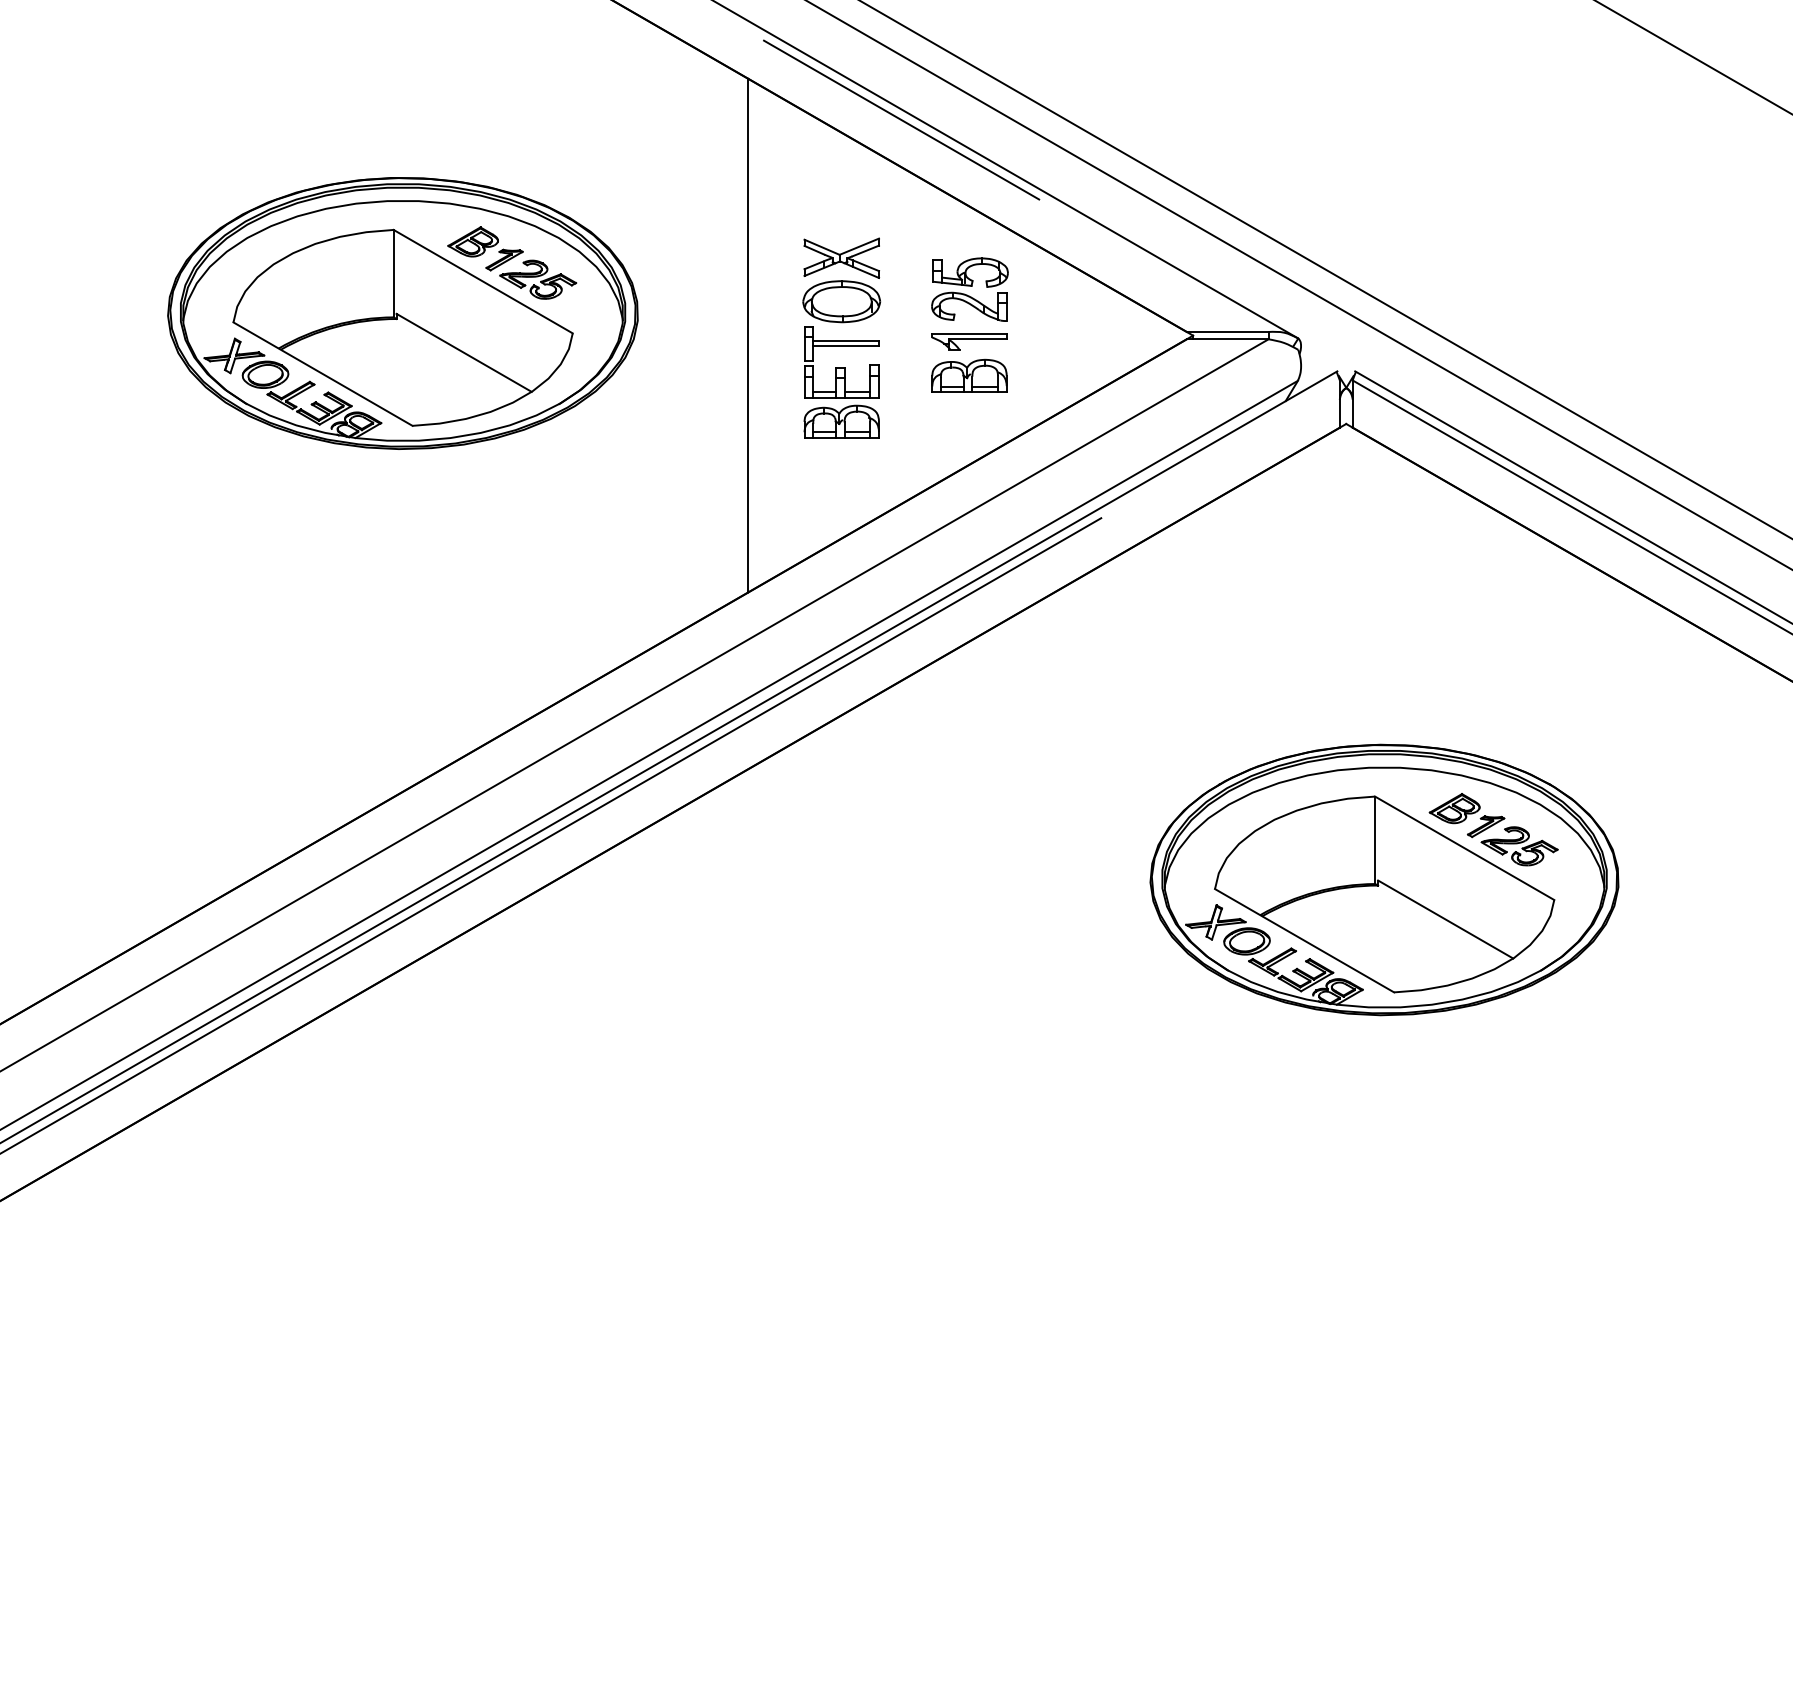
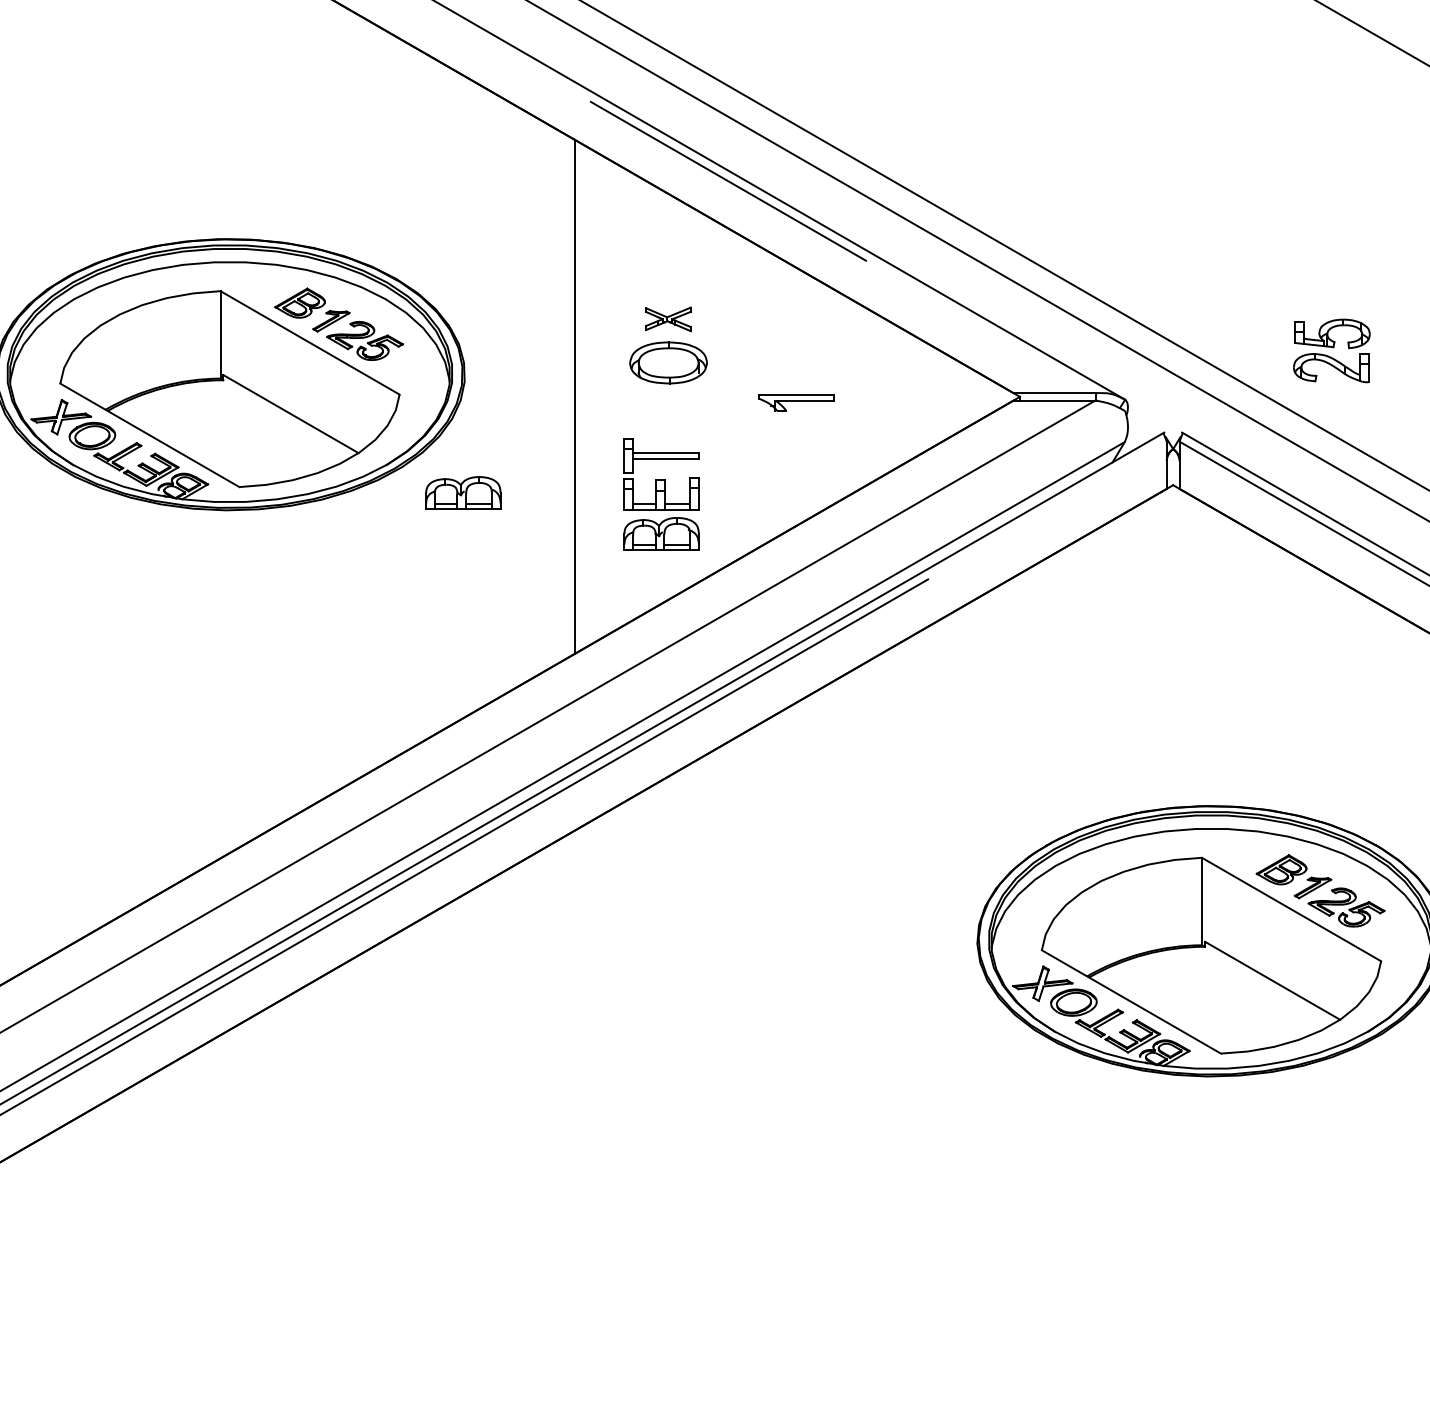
part: (841, 257) -> (668, 318), size x0.6
part: (969, 289) -> (1331, 350), moved
part: (969, 375) -> (463, 492), moved
part: (841, 382) -> (661, 494), moved

